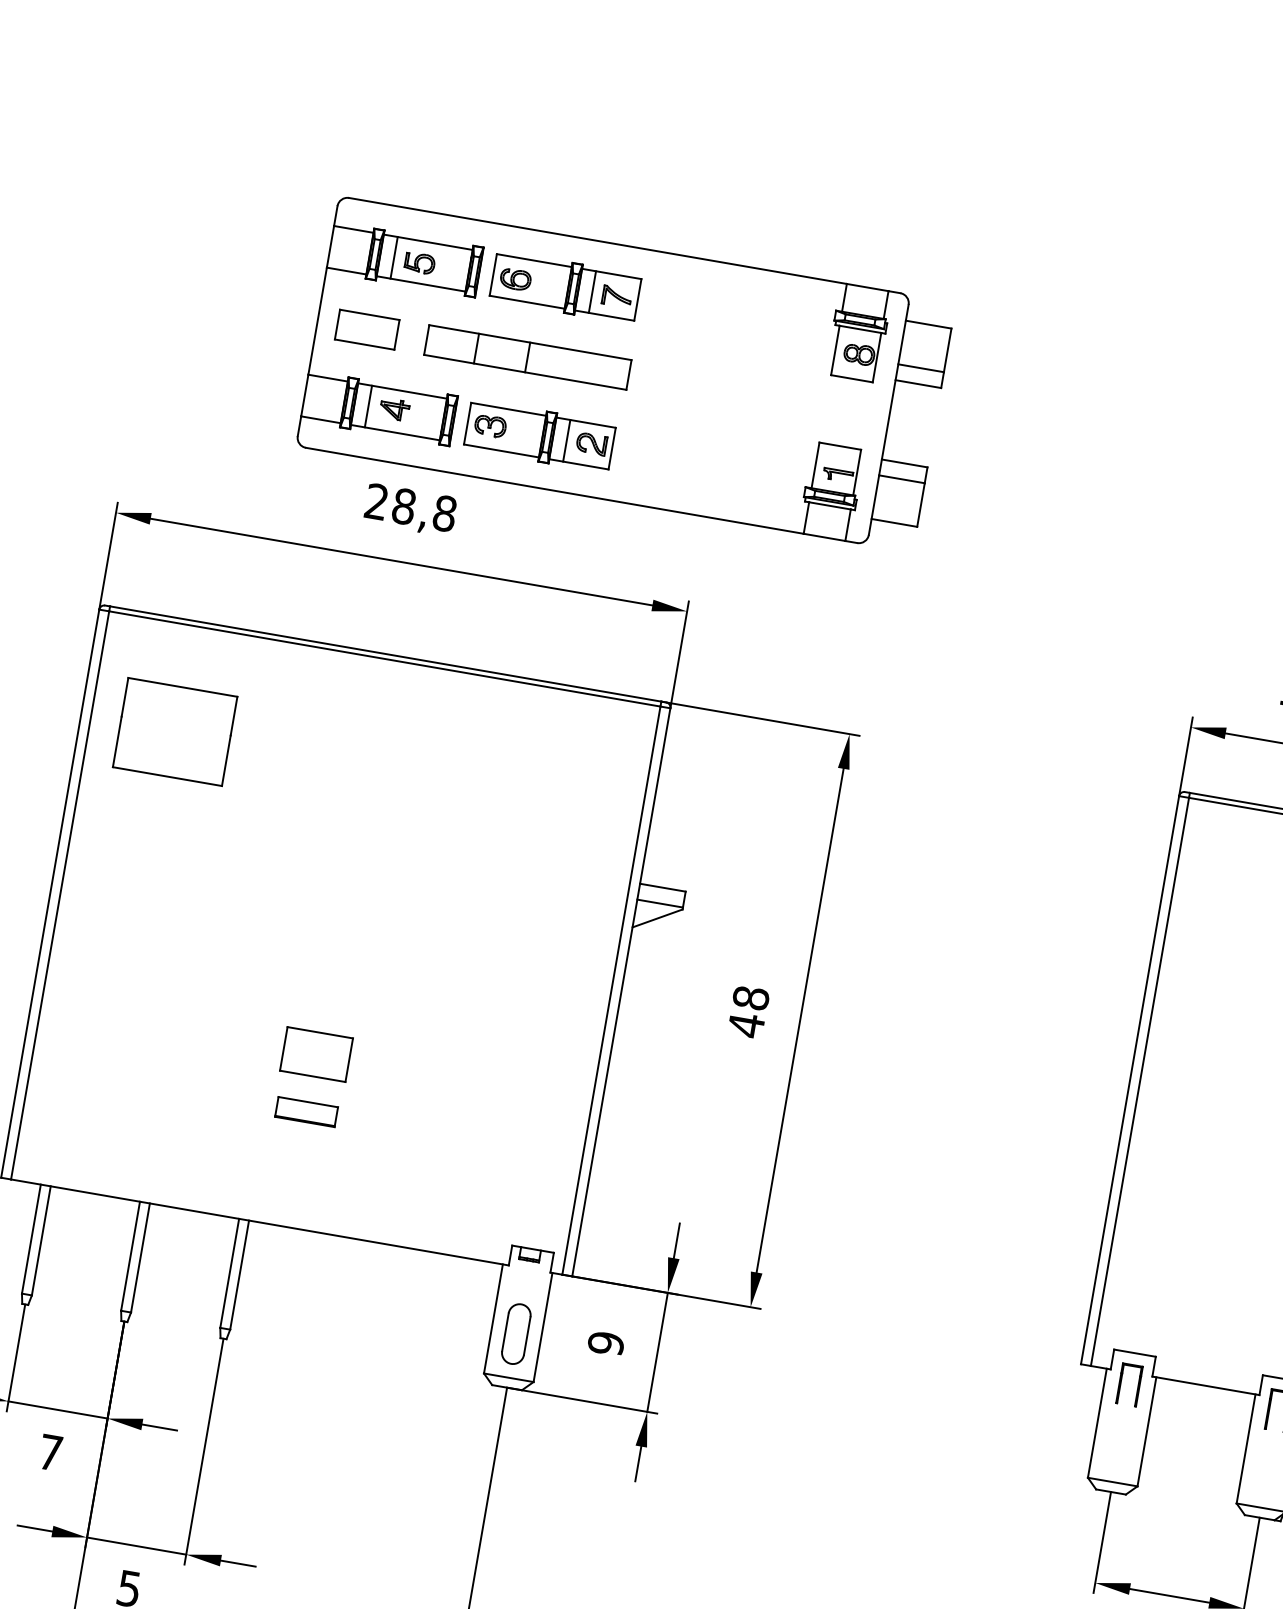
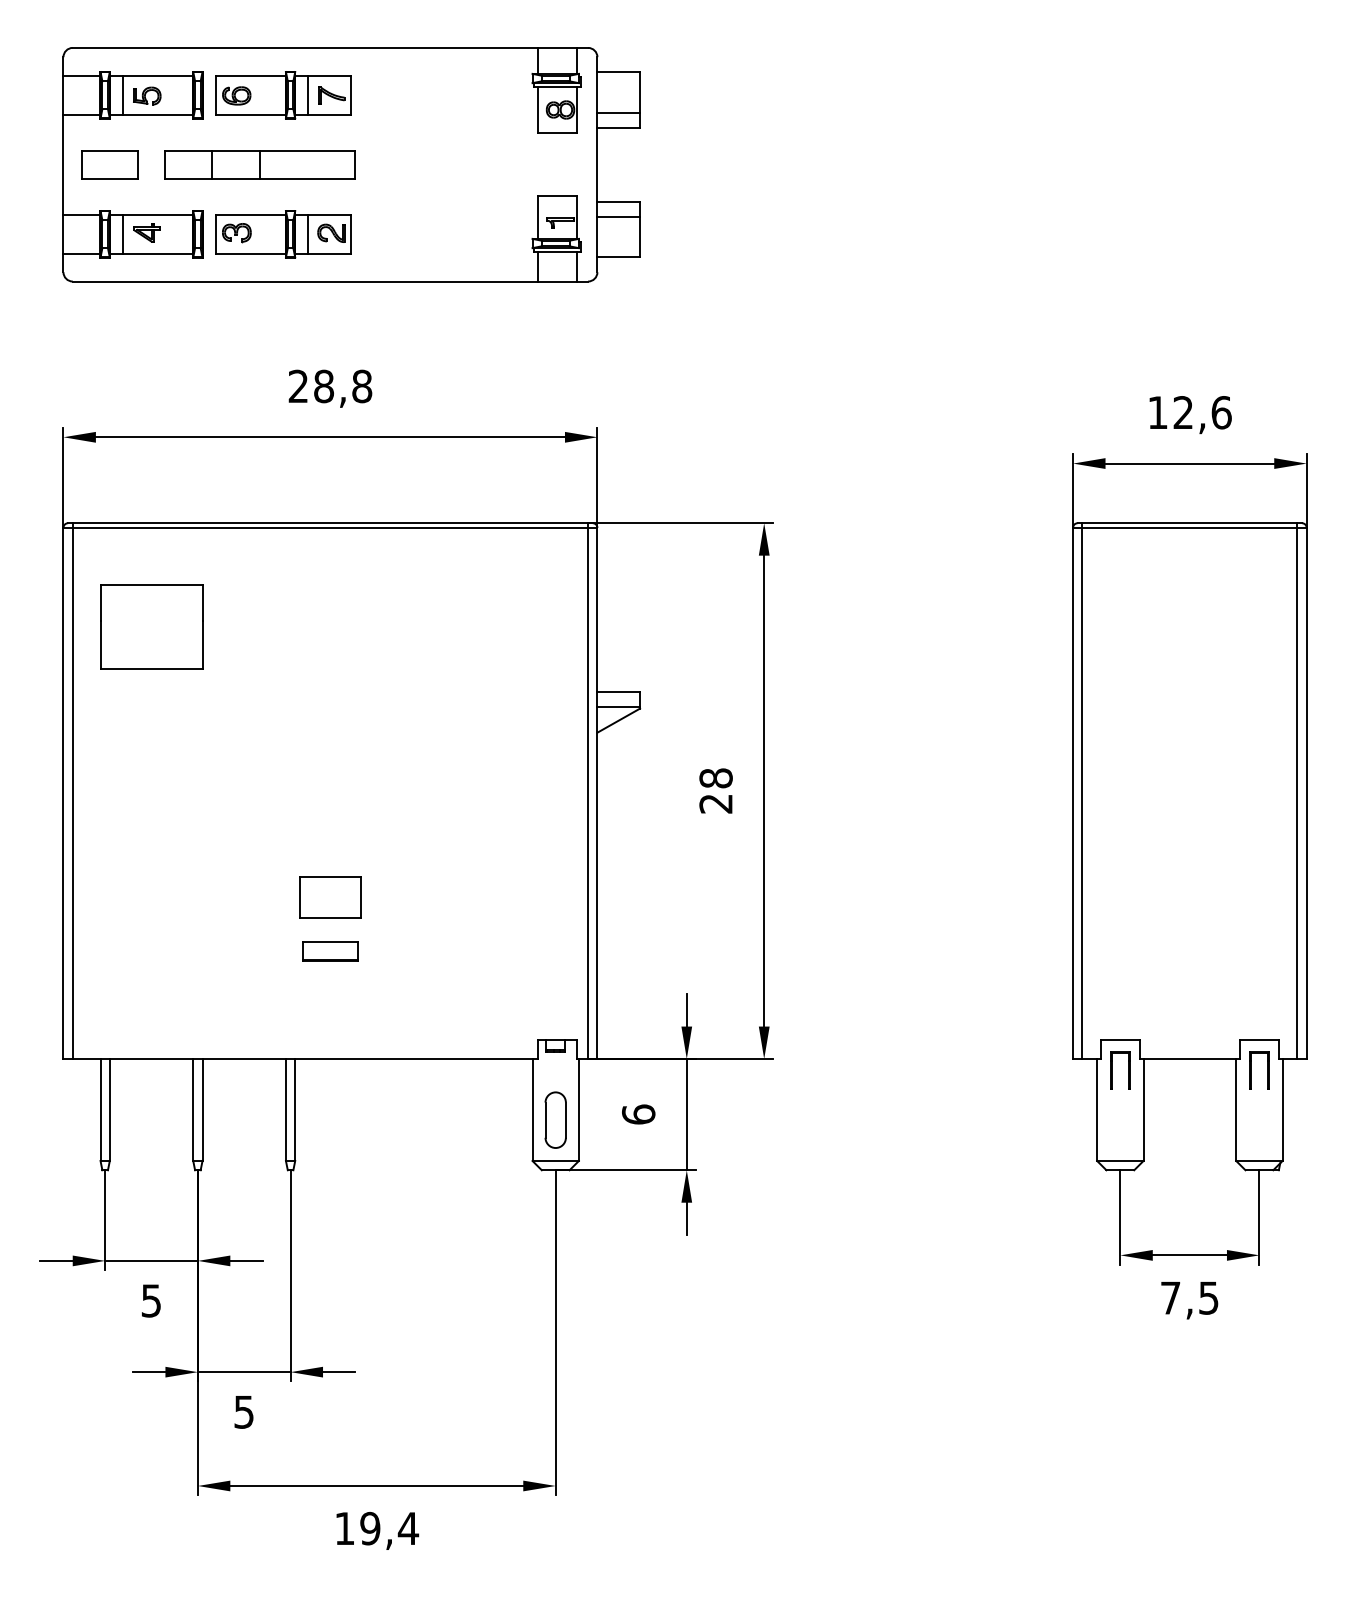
part: (625, 374) -> (351, 164), moved
text: (745, 1024) -> (715, 803), 48 -> 28
text: (605, 1343) -> (638, 1114), 9 -> 6
text: (49, 1452) -> (150, 1300), 7 -> 5

